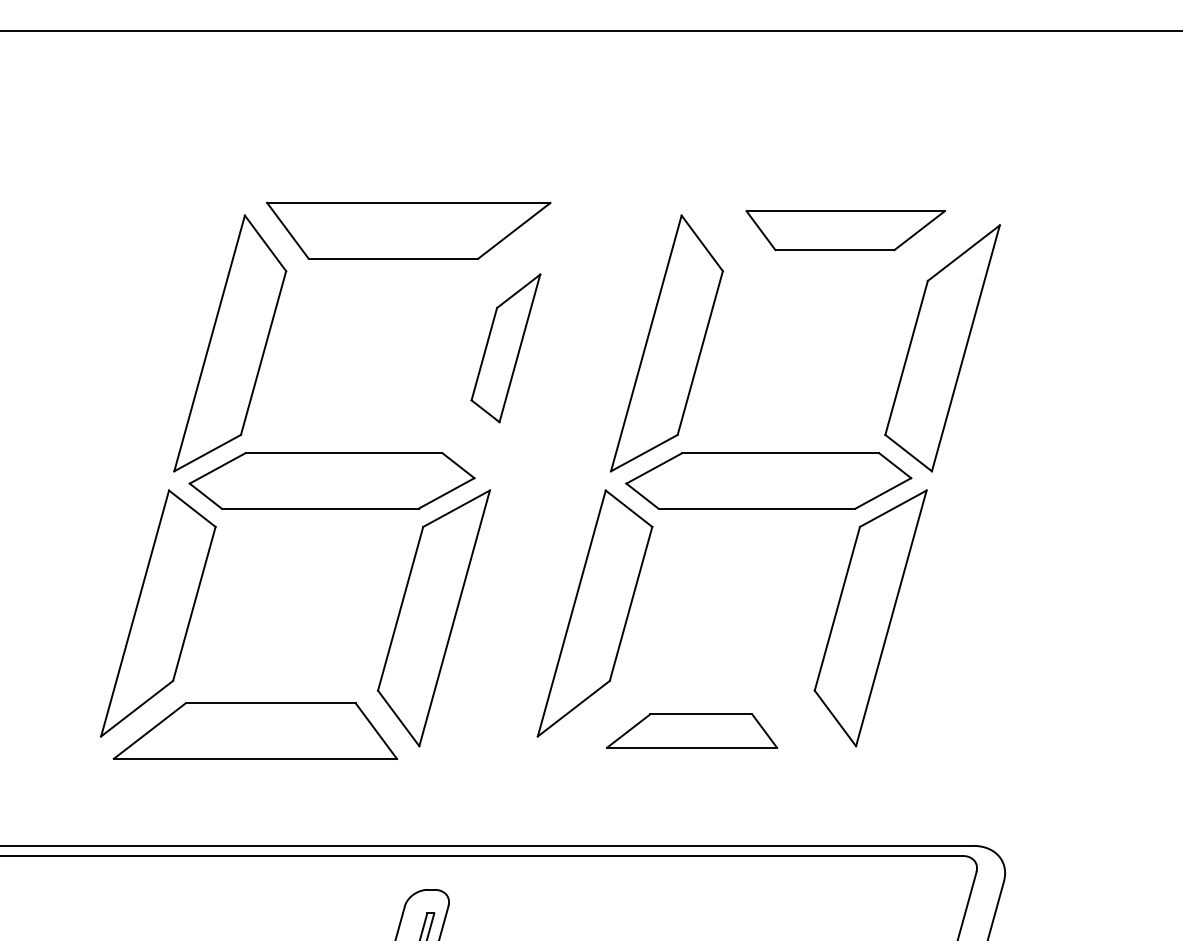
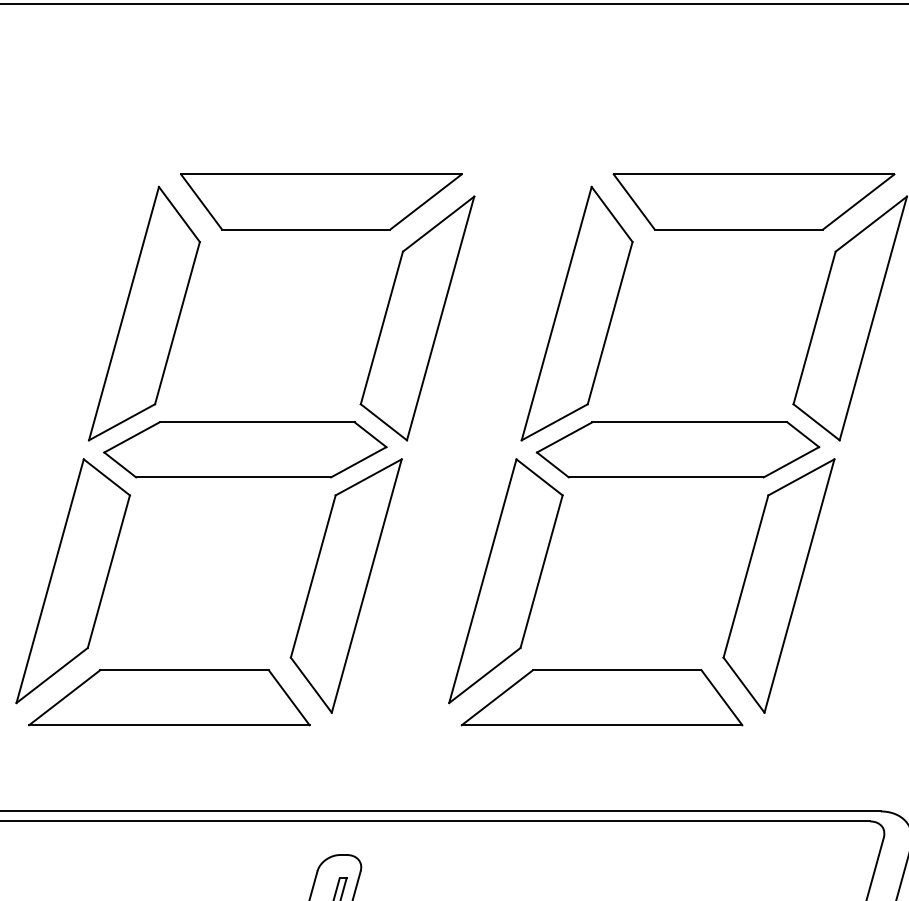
part: (845, 230) -> (754, 201), size x1.43
part: (505, 348) -> (417, 318), size x1.67
part: (691, 730) -> (601, 697), size x1.67

